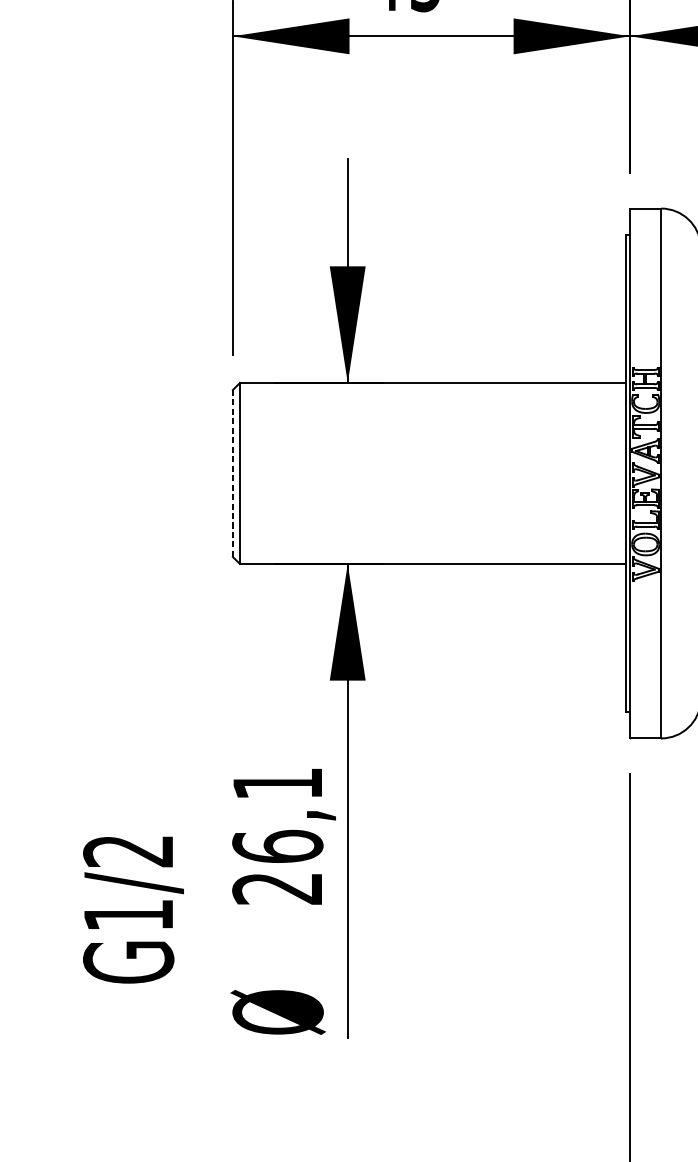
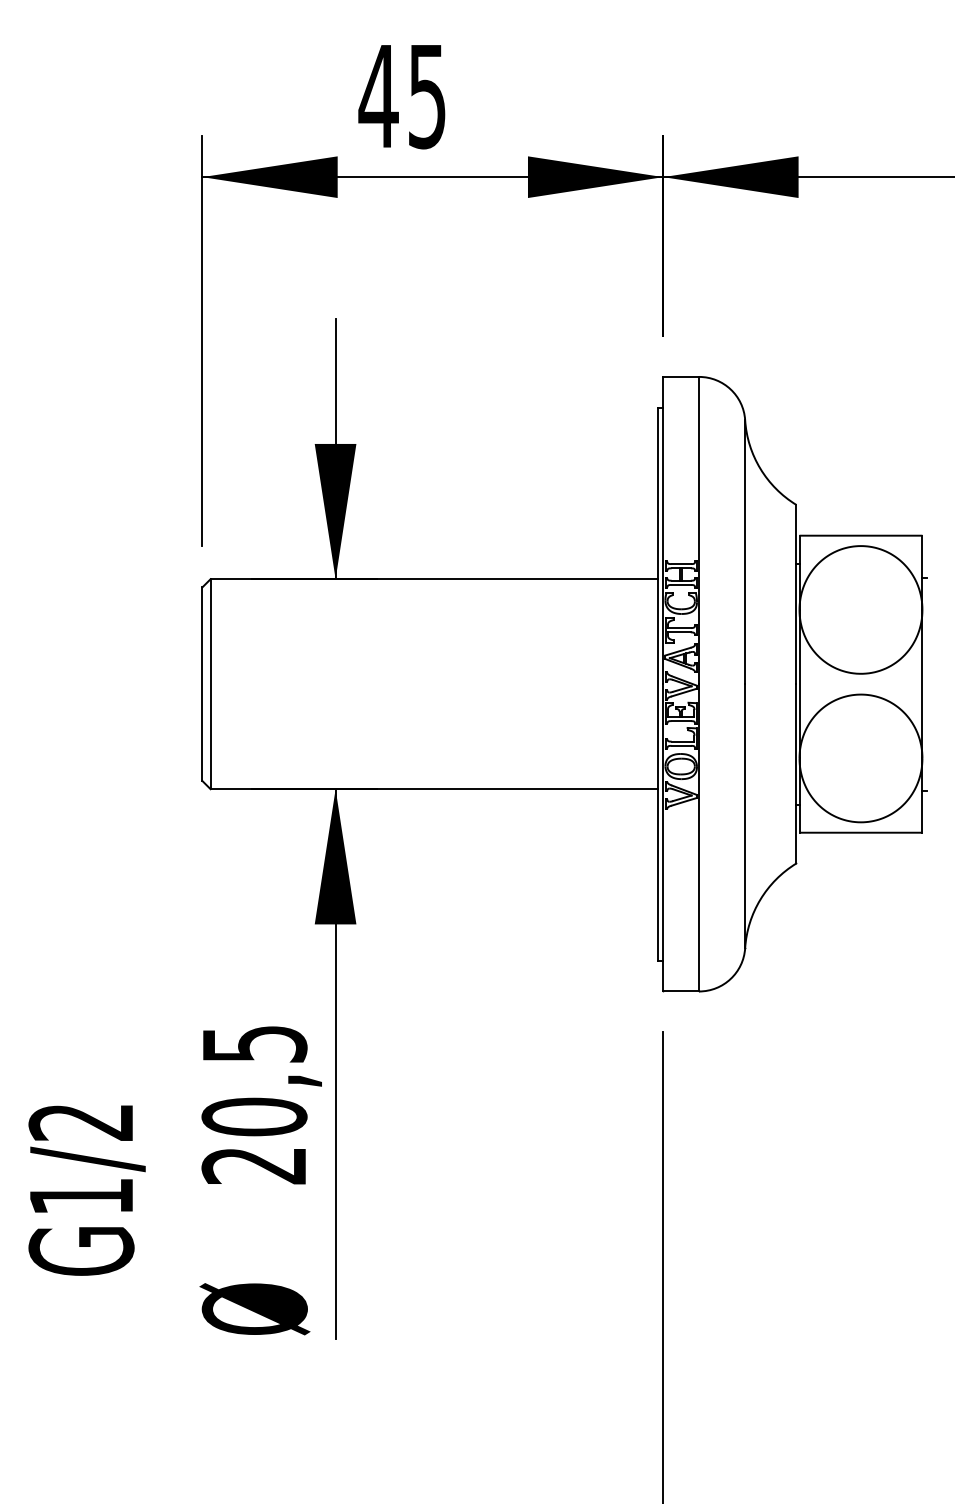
line: (232, 473) -> (202, 684), dashed -> solid
text: (277, 816) -> (254, 1081), 26,1 -> 20,5

